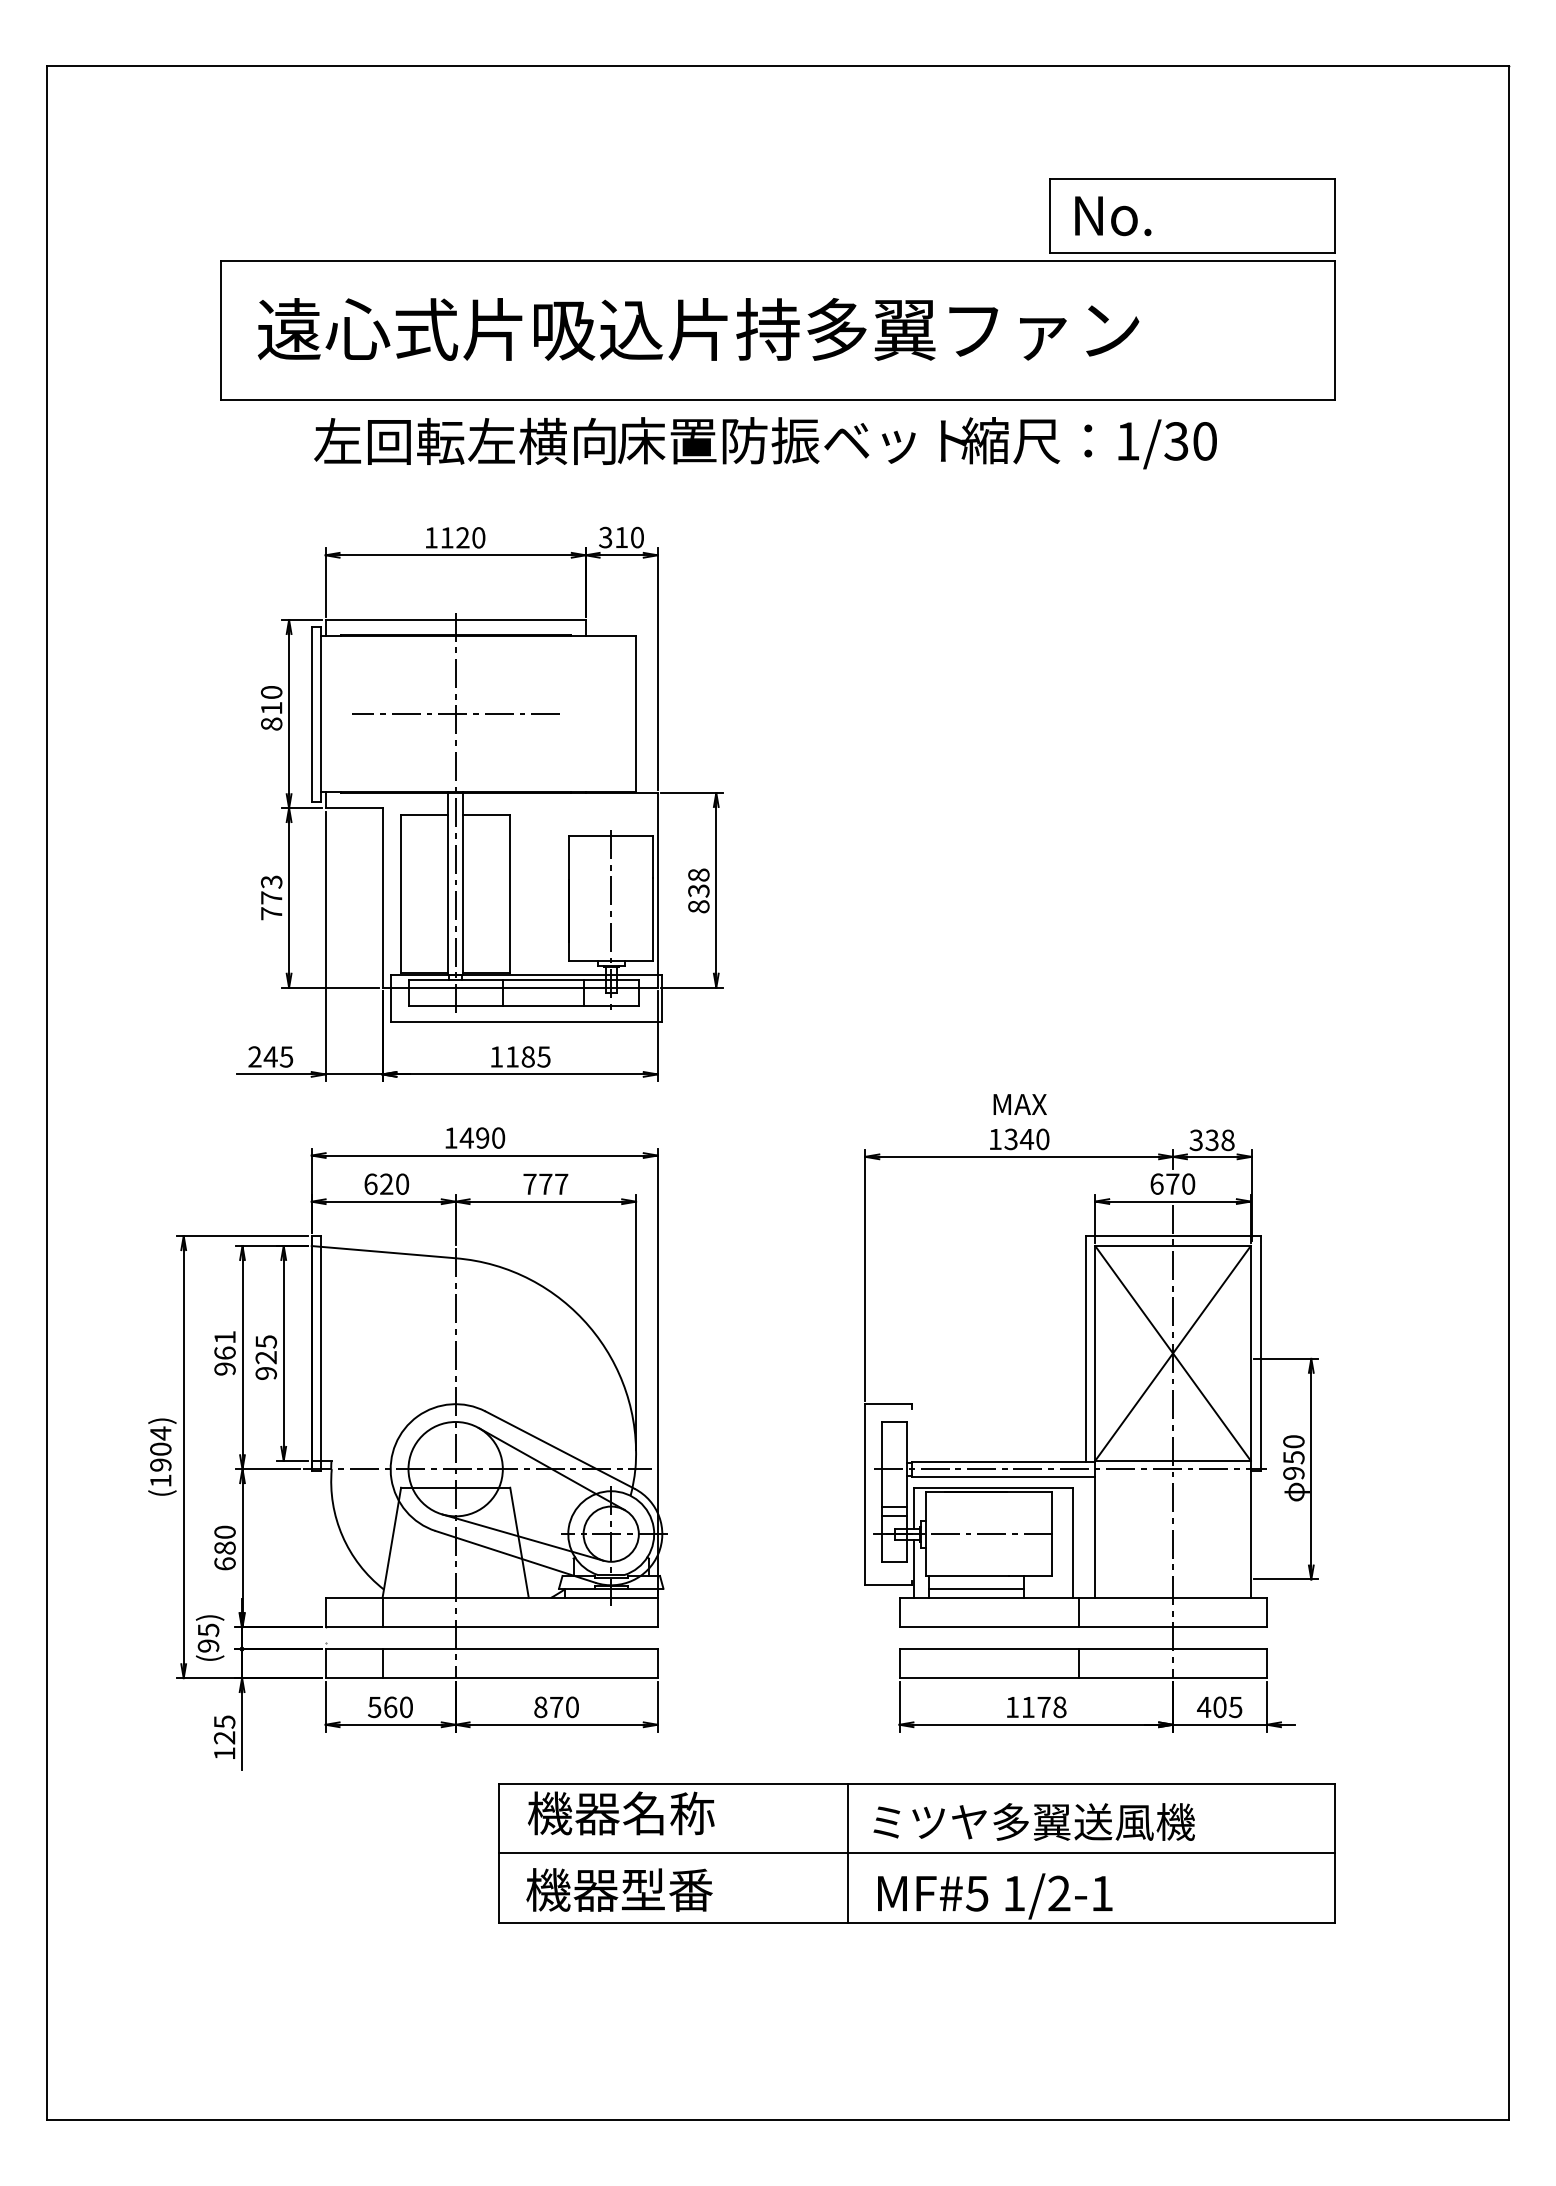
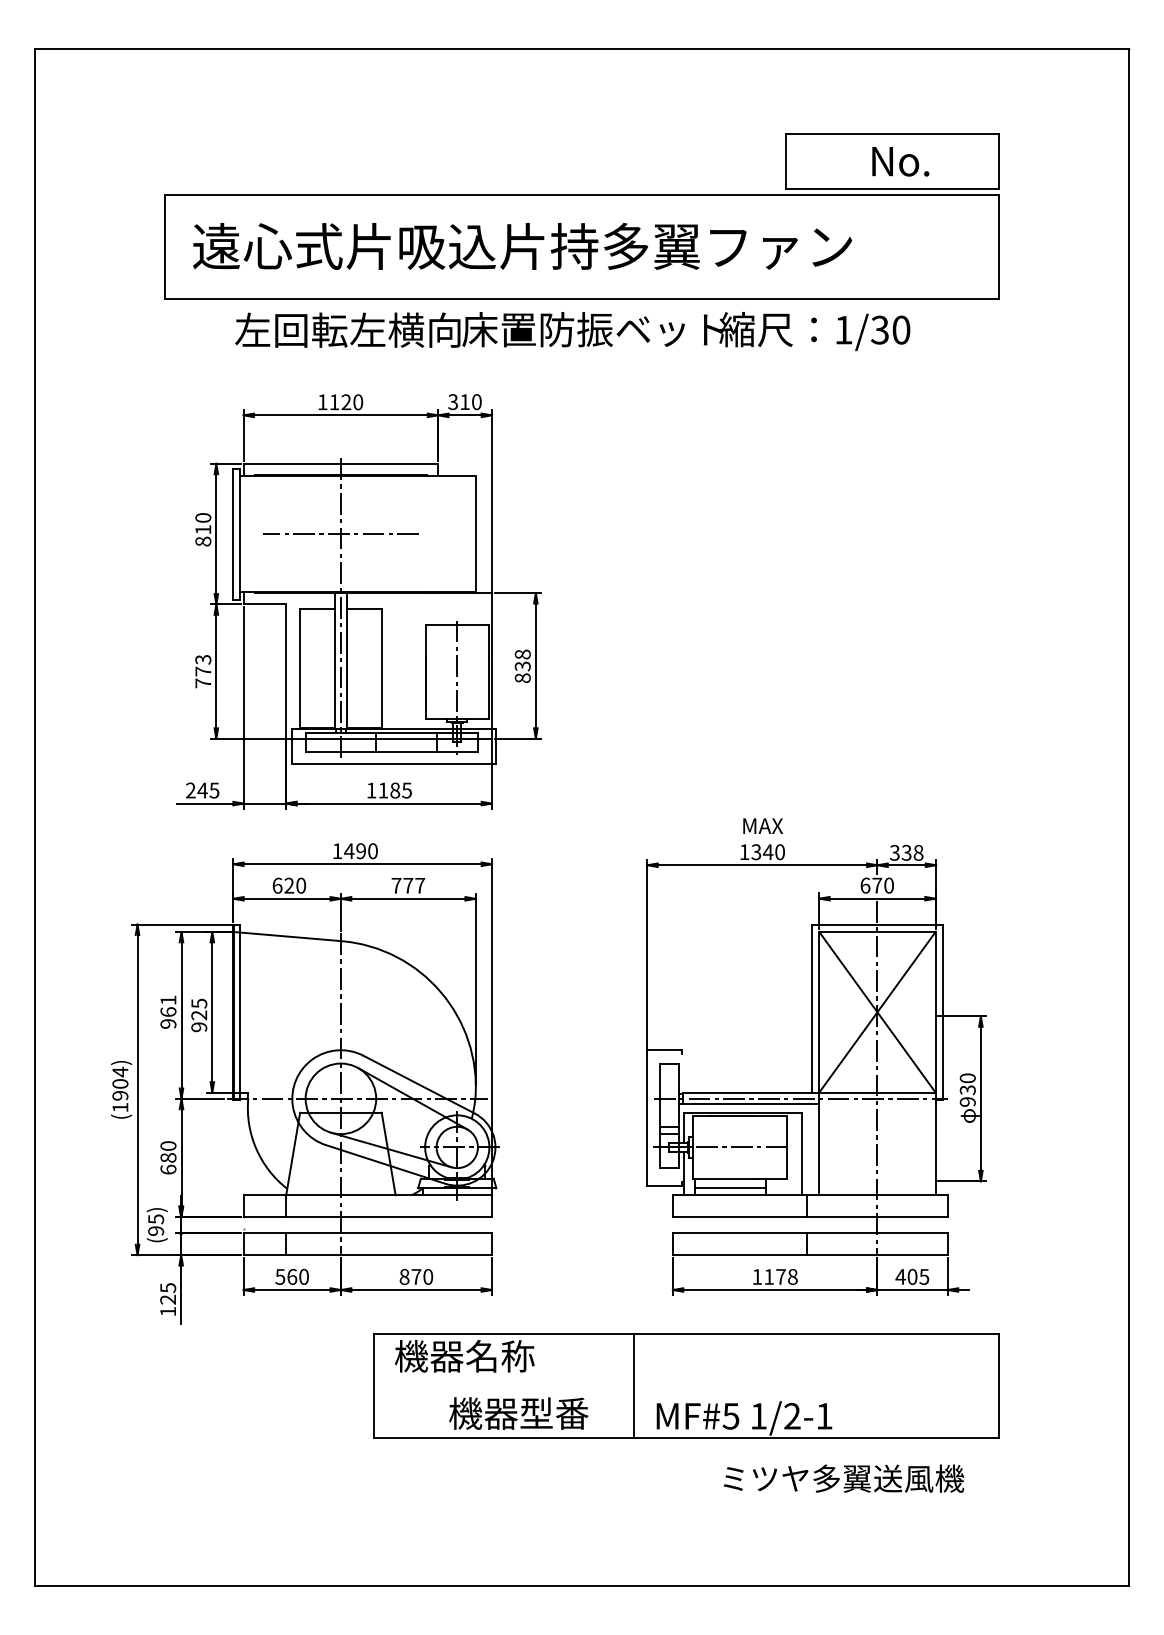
text: (1113, 216) -> (900, 161), moved
text: (1293, 1457) -> (967, 1090), 950 -> 930
text: (1033, 1821) -> (843, 1478), moved
line: (917, 1853) -> (686, 1386), removed
text: (619, 1889) -> (518, 1413), moved

